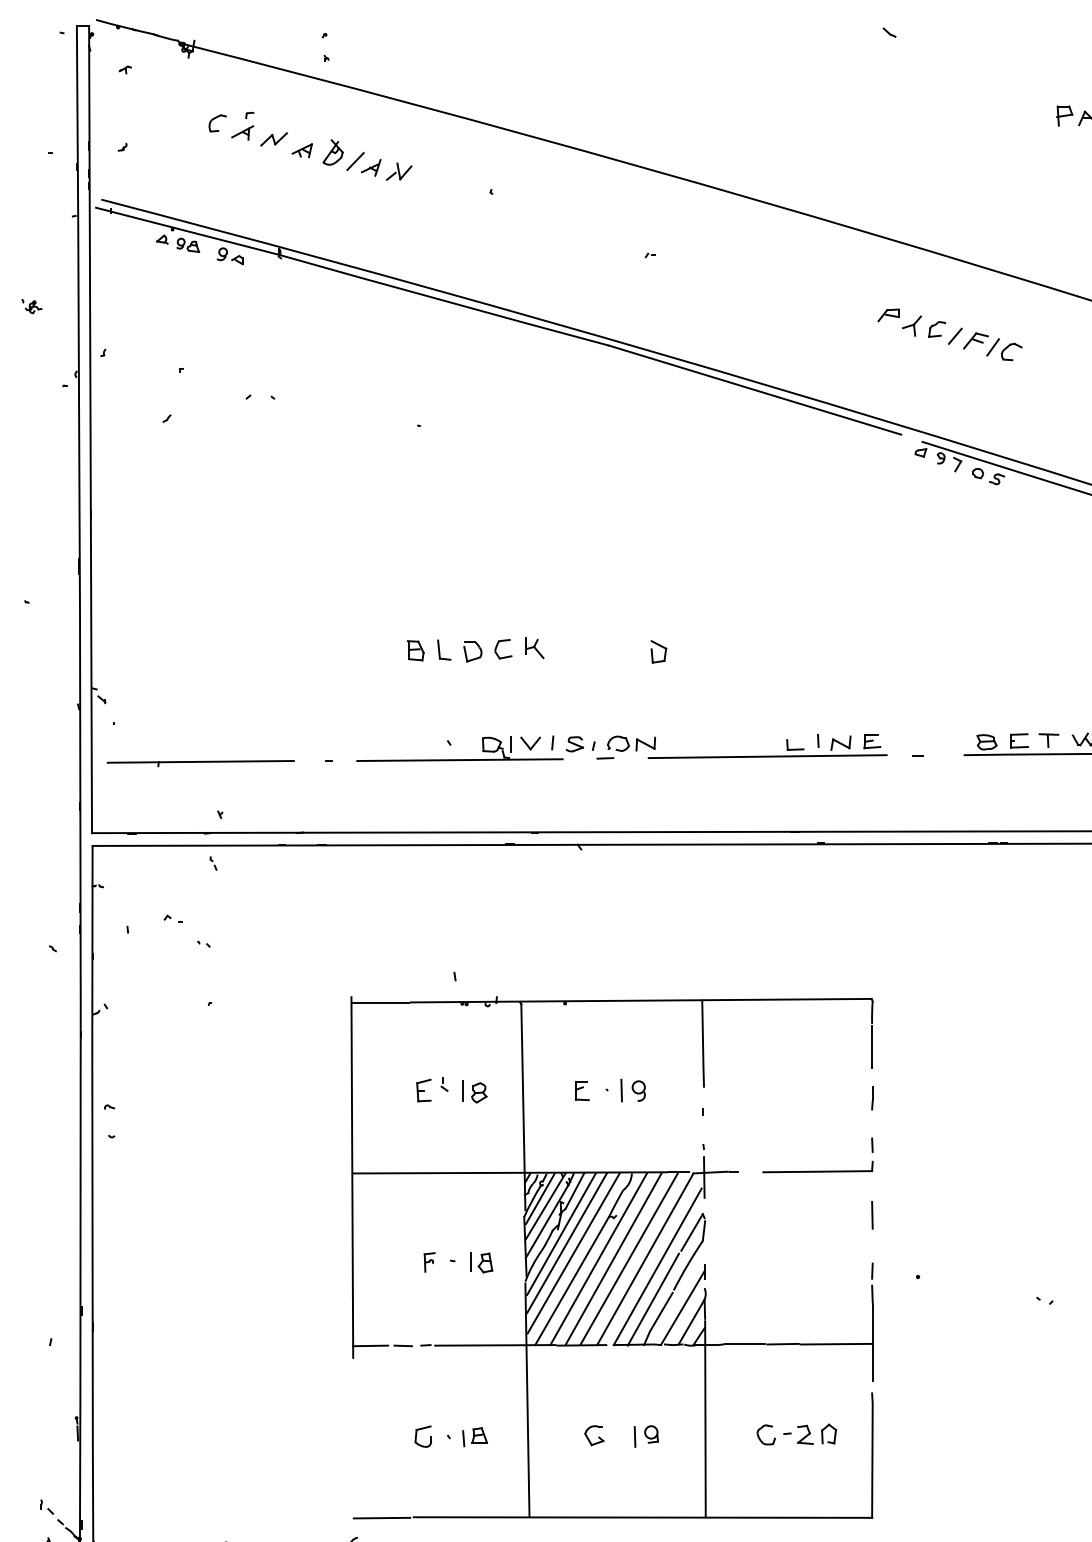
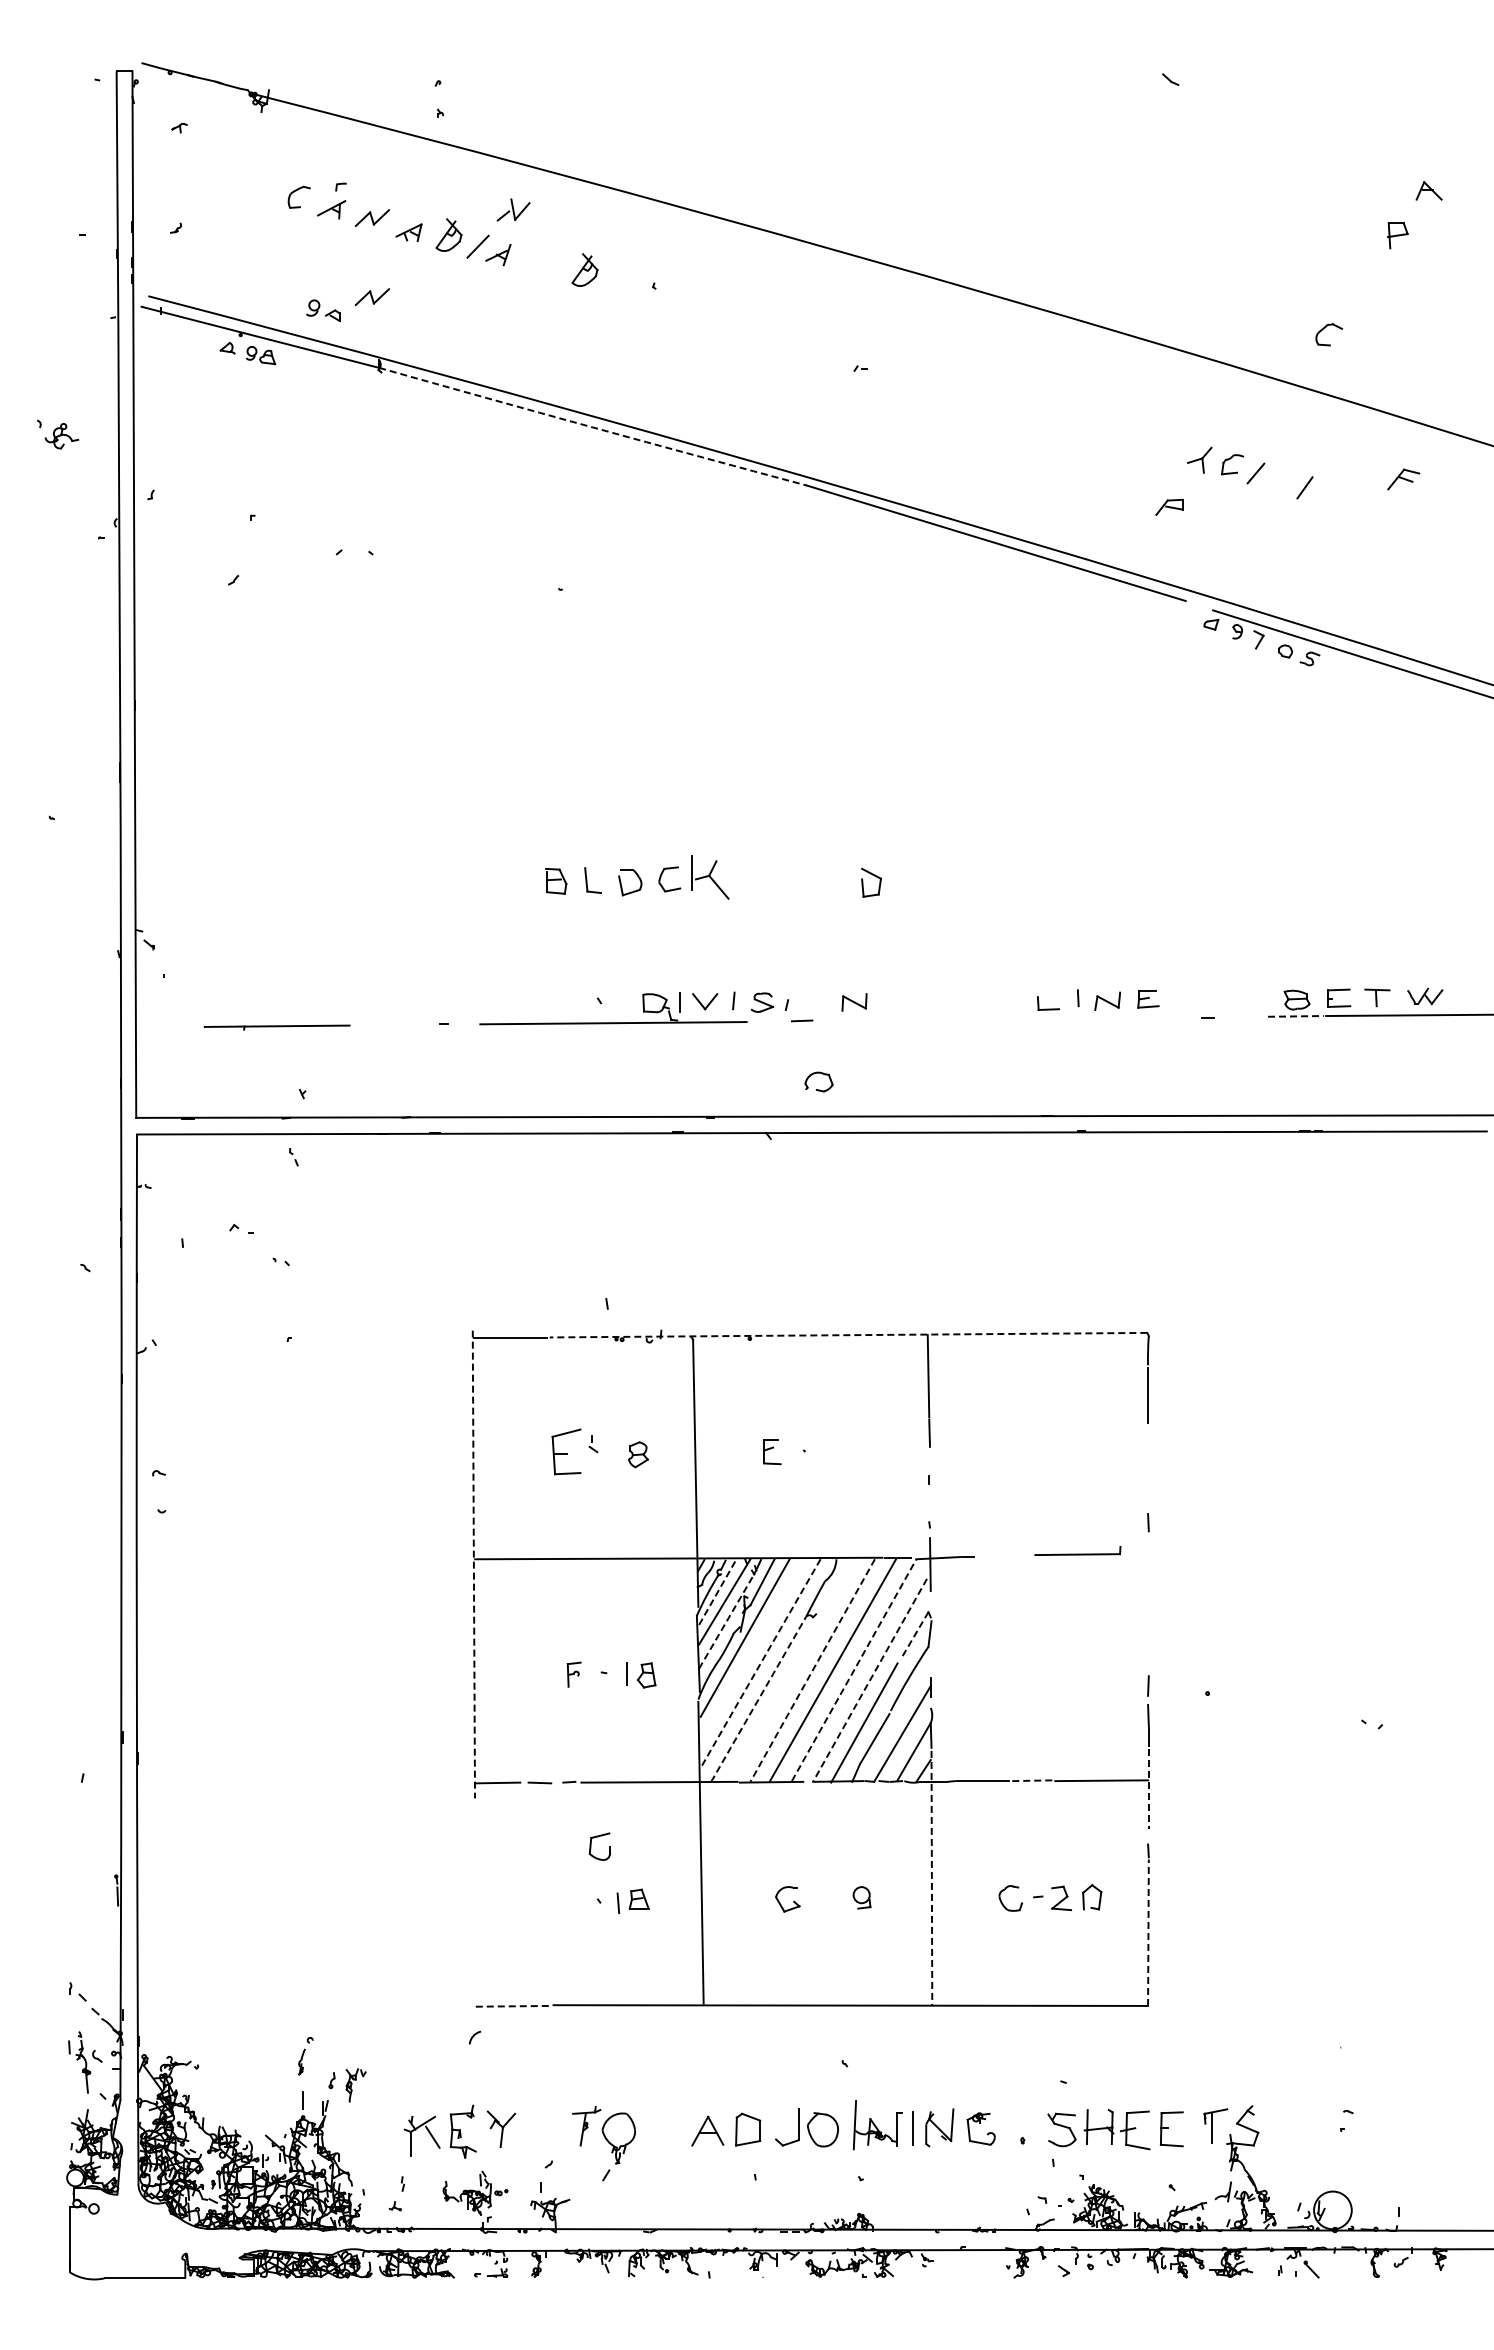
part: (1064, 115) -> (1397, 235), moved
part: (399, 171) -> (513, 209), moved
part: (437, 179) -> (584, 269), added
part: (274, 200) -> (372, 297), added
part: (230, 256) -> (323, 310), moved
arc: (443, 300) -> (592, 427), solid -> dashed
part: (31, 306) -> (57, 434), size x1.6
part: (888, 314) -> (1169, 506), moved
part: (975, 340) -> (1403, 479), moved
part: (1008, 347) -> (1325, 328), moved
part: (534, 647) -> (710, 877), size x1.6
part: (618, 737) -> (818, 1073), moved
line: (985, 754) -> (1295, 1016), solid -> dashed
line: (767, 756) -> (1012, 1018), removed
part: (200, 763) -> (276, 1027), size x0.6
line: (641, 1000) -> (848, 1335), solid -> dashed
part: (423, 1090) -> (566, 1451), size x1.6
line: (621, 1090) -> (822, 1451), removed
line: (462, 1091) -> (616, 1452), removed
part: (638, 1091) -> (845, 1452), removed
line: (872, 1098) -> (1148, 1462), removed
part: (817, 1166) -> (1077, 1550), size x0.6
line: (352, 1177) -> (473, 1564), solid -> dashed
line: (540, 1199) -> (717, 1592), solid -> dashed
line: (872, 1215) -> (1148, 1613), removed
line: (547, 1221) -> (726, 1621), solid -> dashed
line: (692, 1232) -> (914, 1635), solid -> dashed
line: (567, 1243) -> (752, 1649), removed
line: (574, 1253) -> (761, 1663), solid -> dashed
line: (645, 1258) -> (854, 1669), solid -> dashed
line: (598, 1259) -> (793, 1670), removed
line: (613, 1259) -> (812, 1670), solid -> dashed
line: (657, 1266) -> (869, 1680), solid -> dashed
line: (571, 1280) -> (758, 1698), solid -> dashed
line: (783, 1344) -> (1033, 1780), solid -> dashed
line: (872, 1350) -> (1148, 1789), solid -> dashed
line: (705, 1419) -> (931, 1878), solid -> dashed
part: (416, 1436) -> (591, 1846), moved
line: (634, 1436) -> (840, 1900), removed
line: (872, 1461) -> (1148, 1932), solid -> dashed
line: (382, 1518) -> (512, 2006), solid -> dashed

